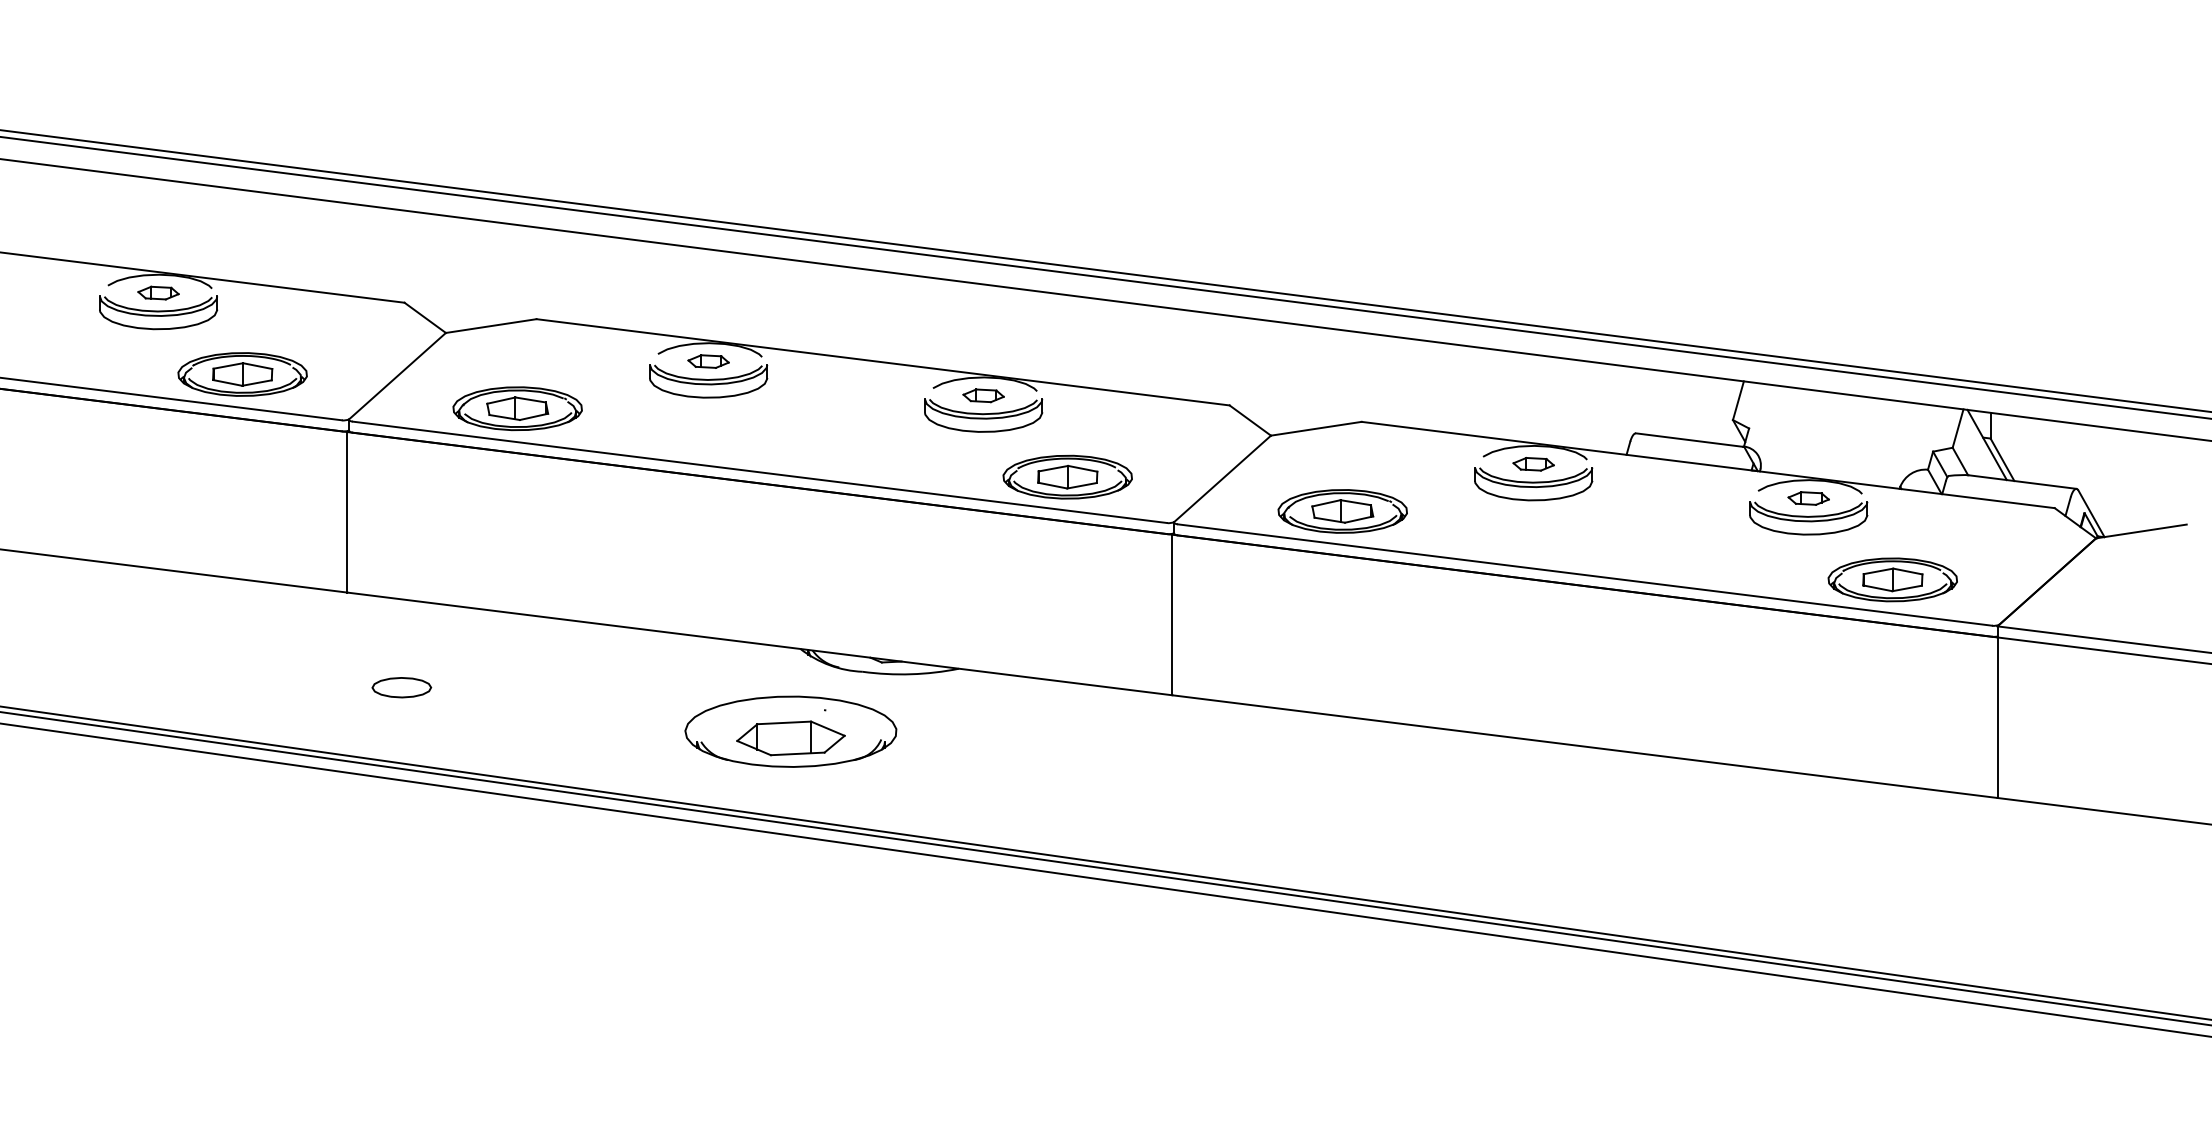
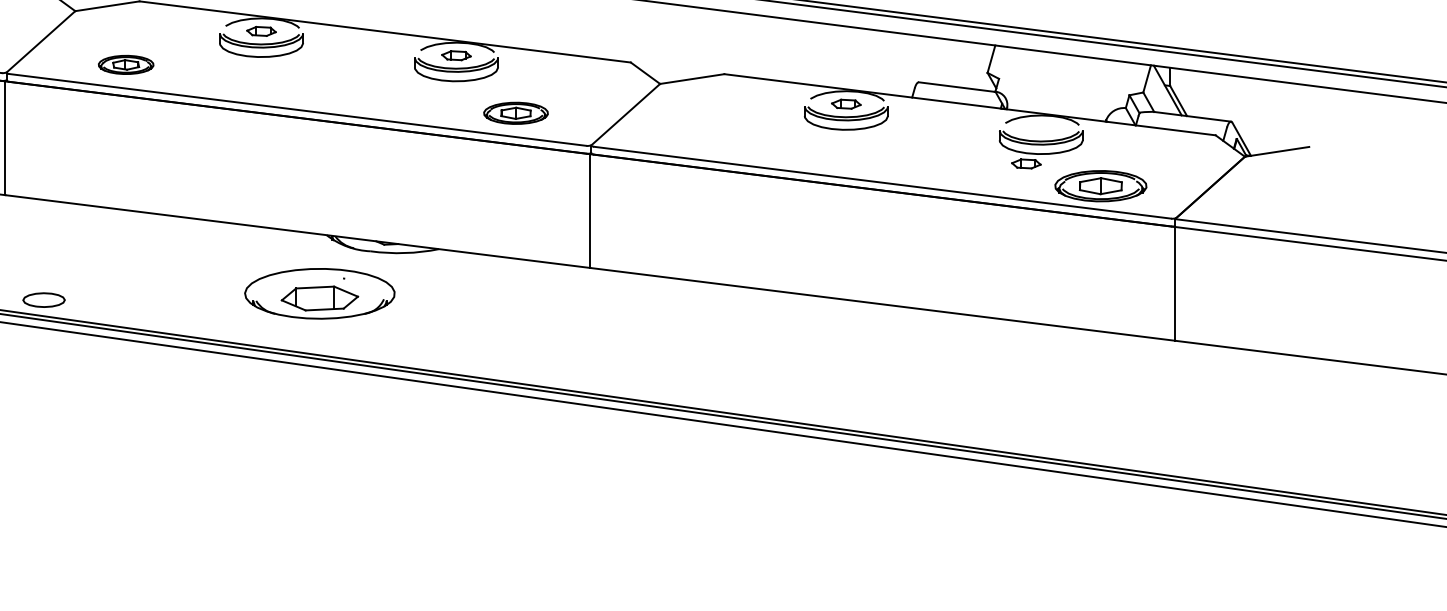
part: (517, 408) -> (126, 64), size x0.6
part: (1067, 476) -> (515, 112), size x0.7
part: (1808, 498) -> (1026, 163), moved
part: (1342, 511) -> (710, 137), removed
part: (401, 687) -> (43, 300), moved

